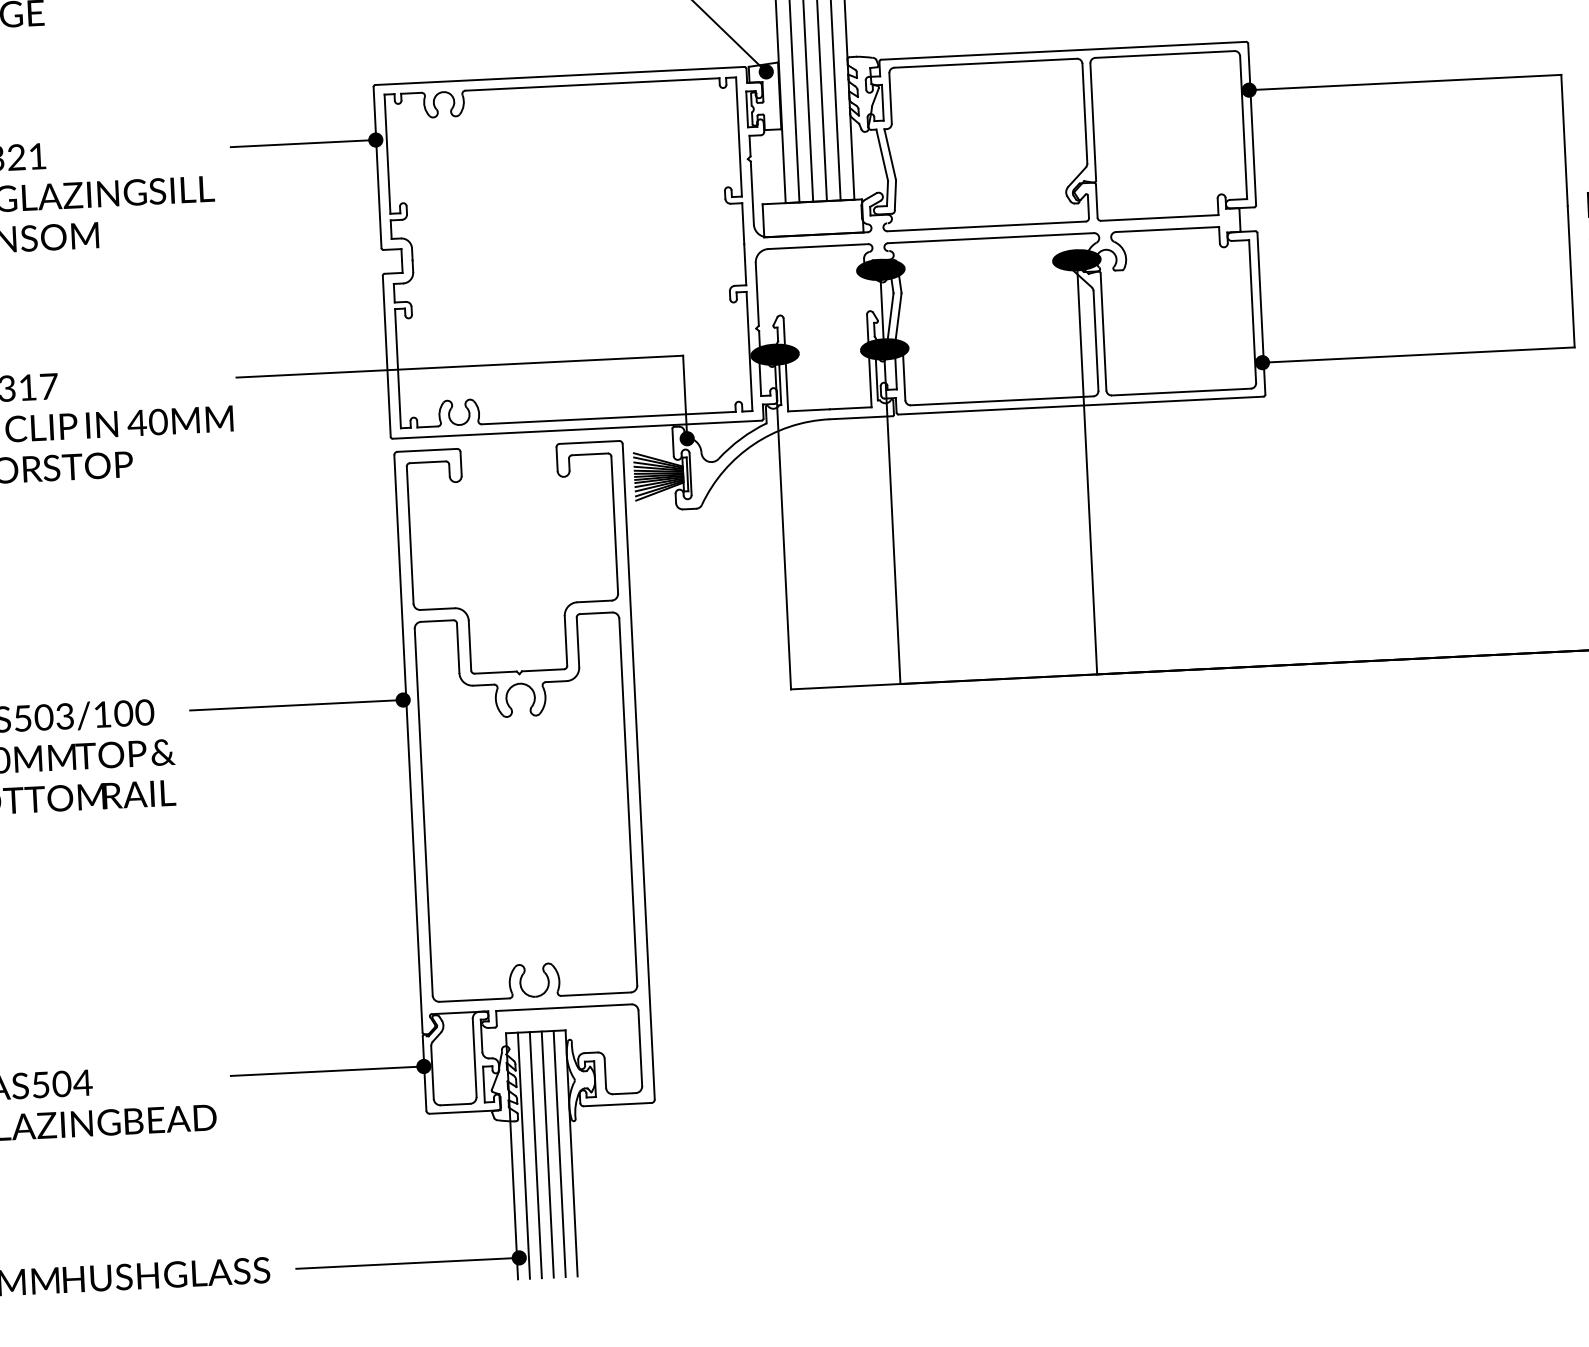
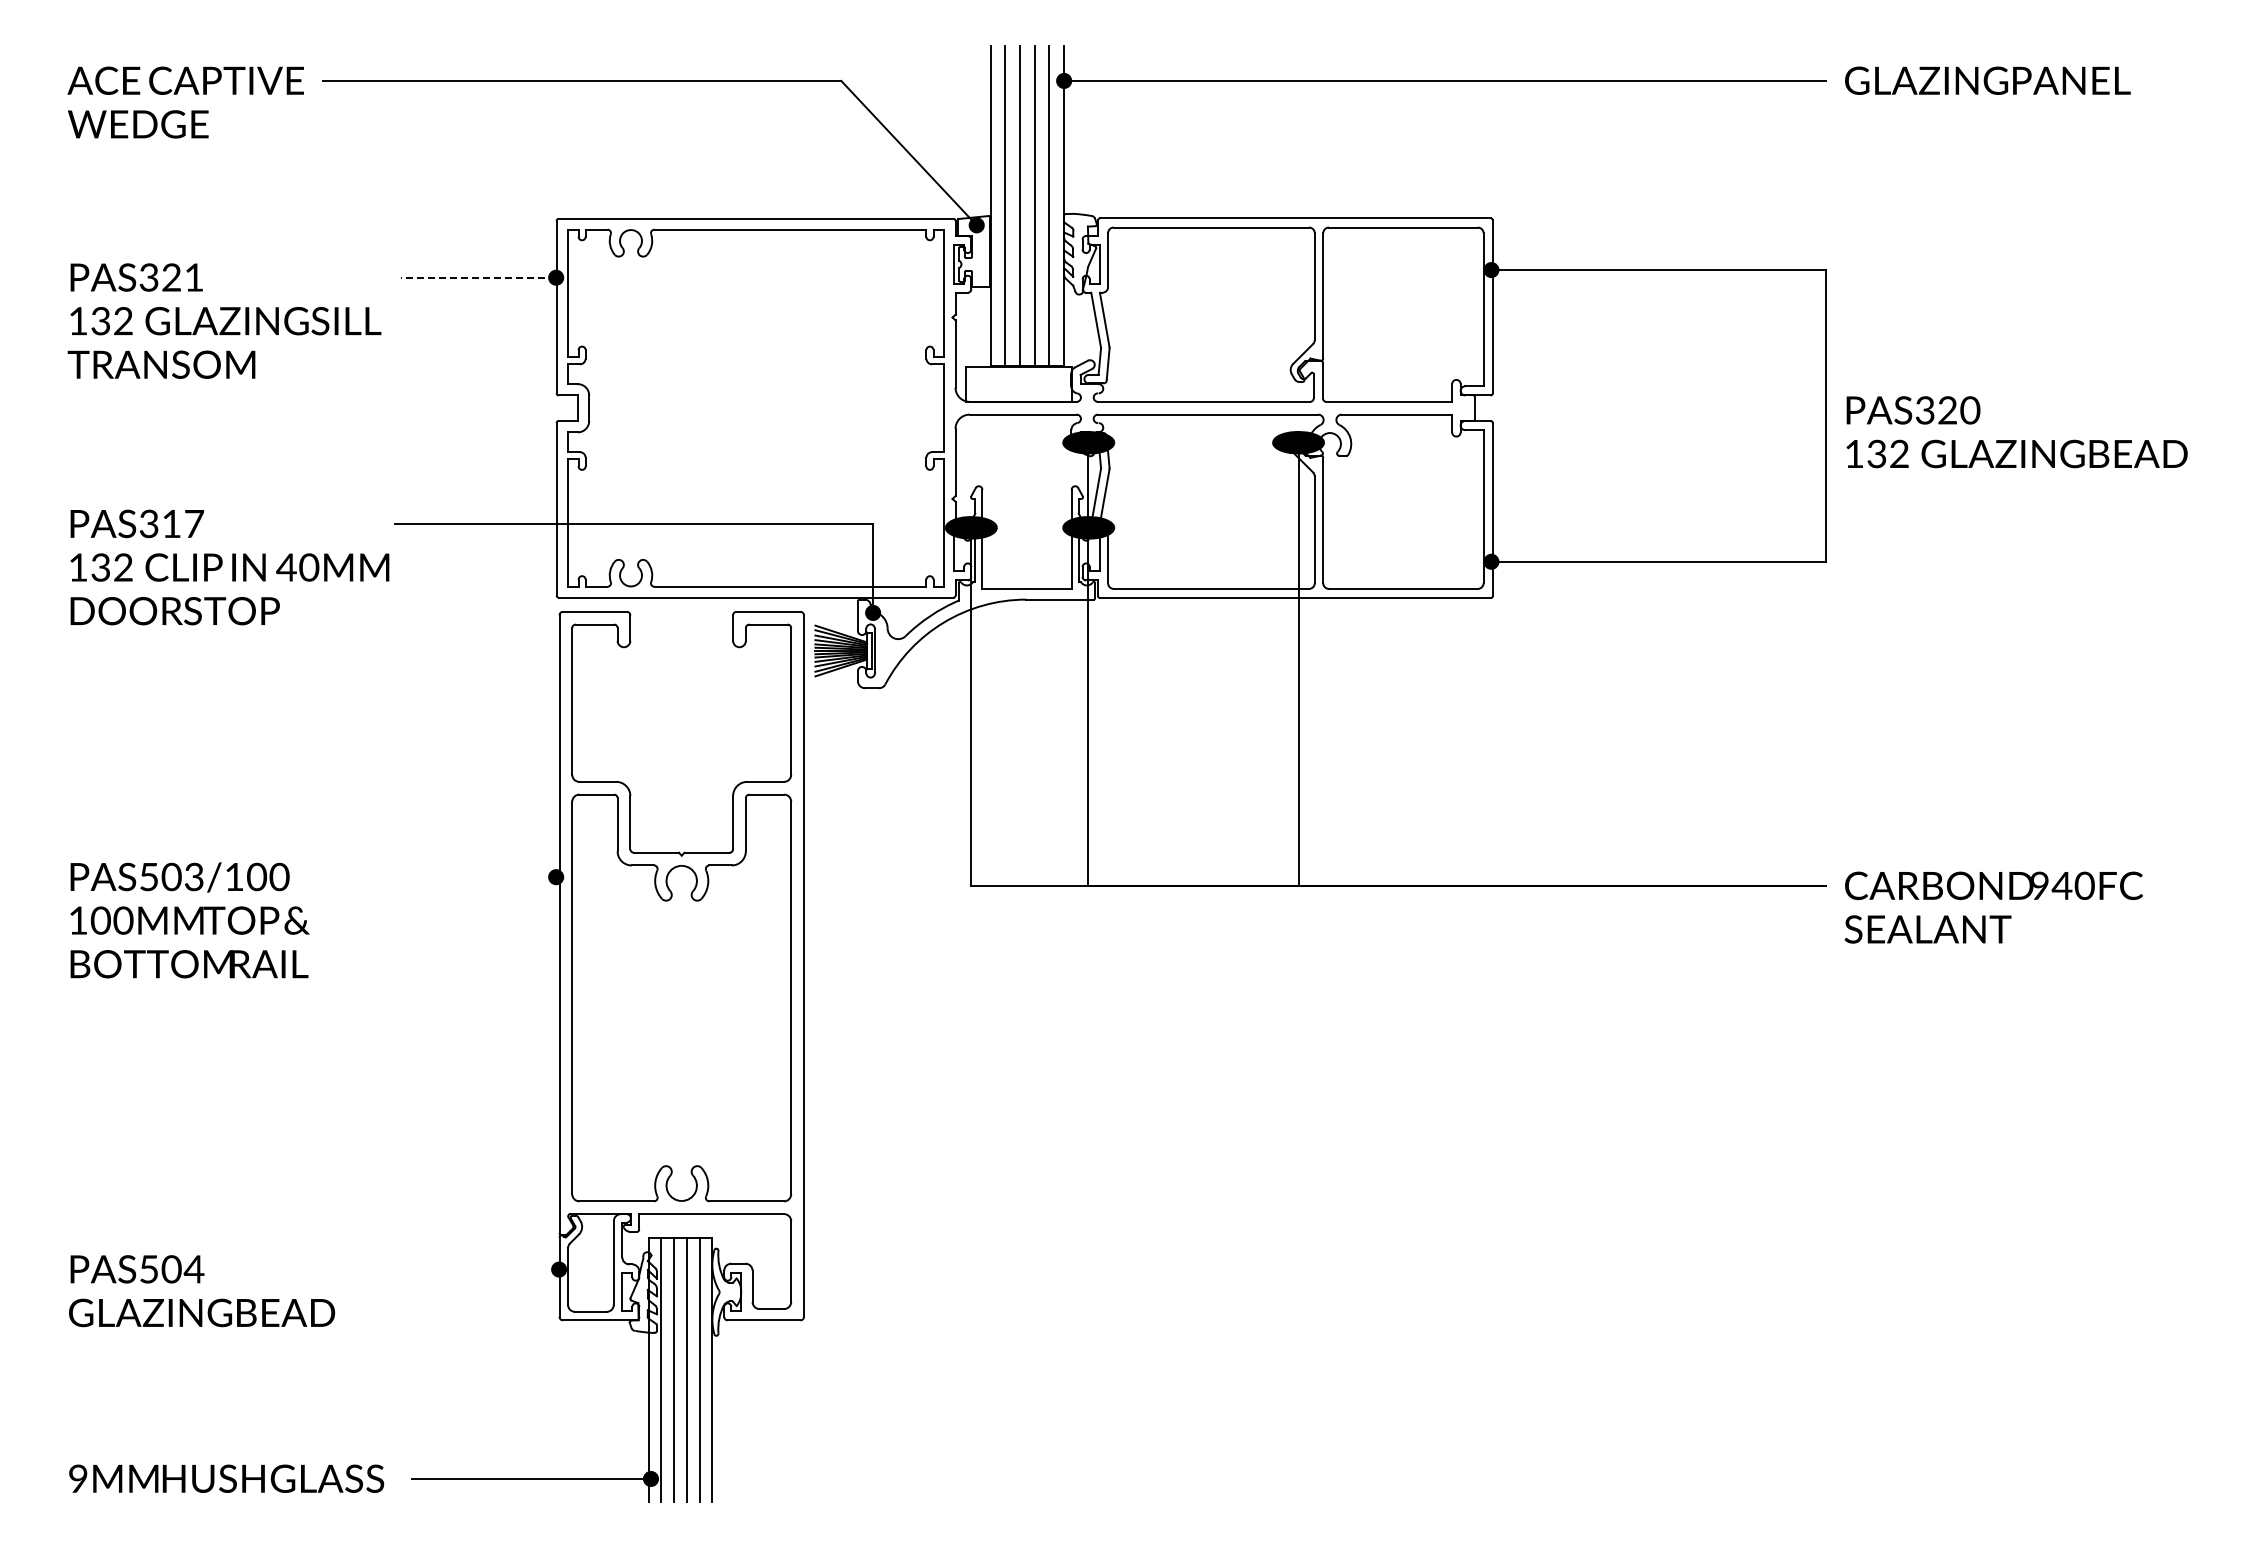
line: (303, 143) -> (478, 277), solid -> dashed
line: (297, 705) -> (442, 877), removed
line: (327, 1071) -> (455, 1269), removed

